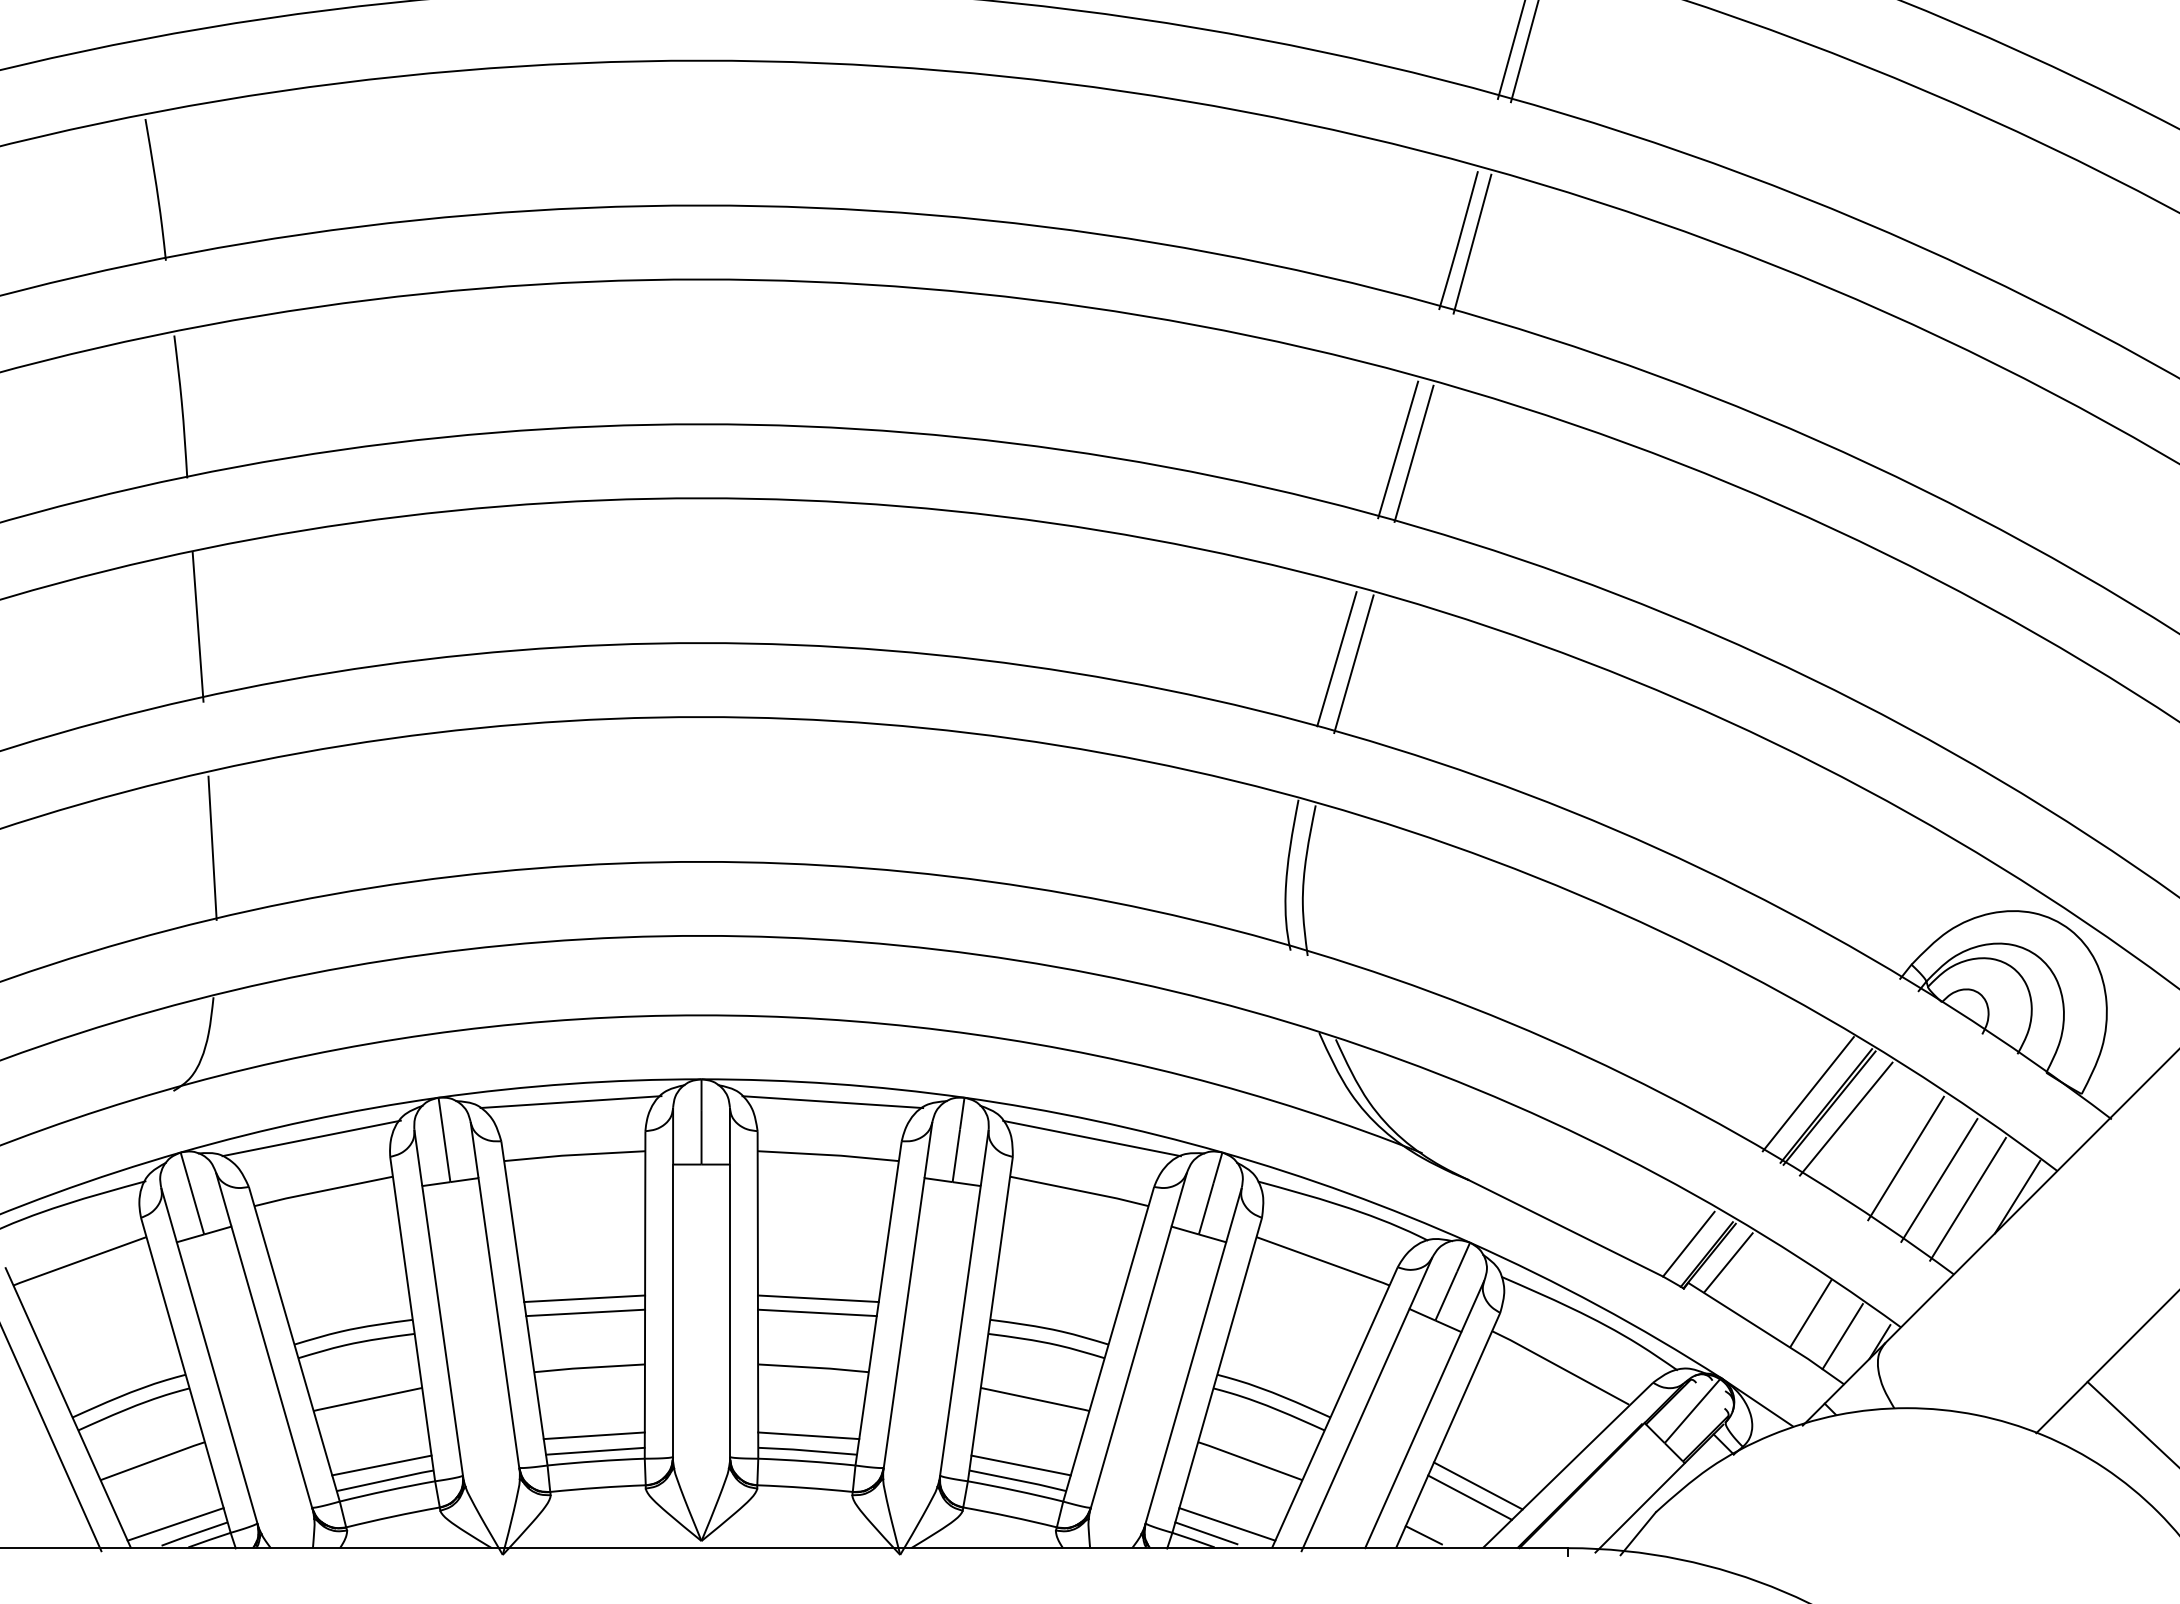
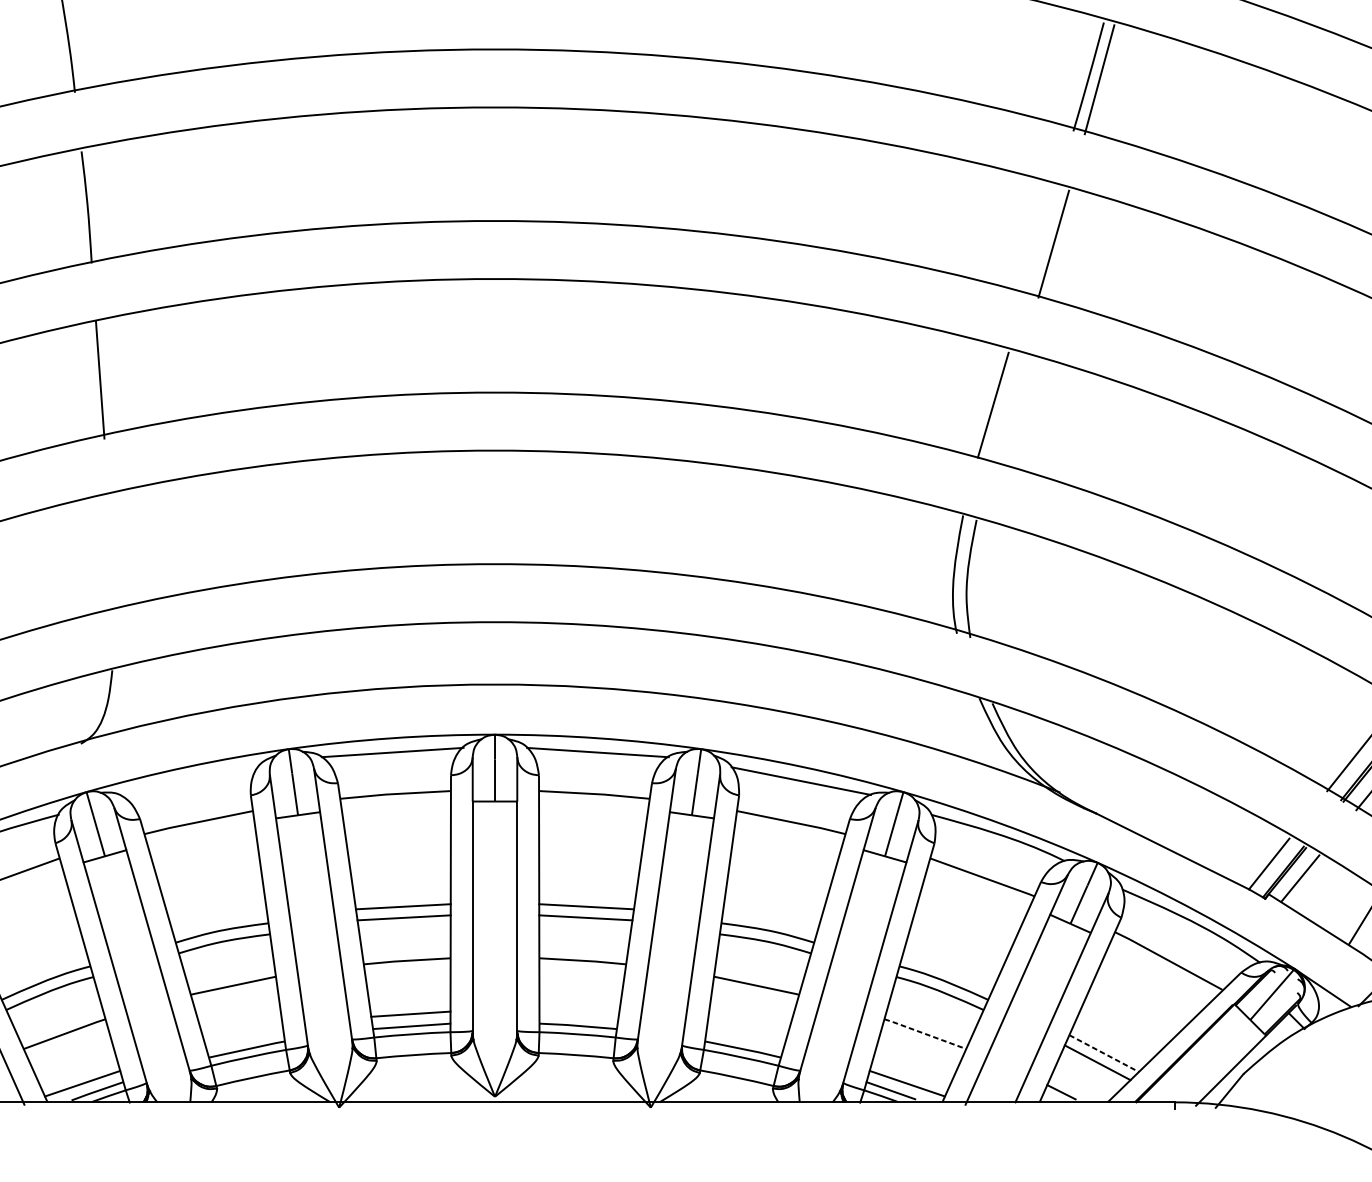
line: (1398, 449) -> (1041, 240), removed
line: (1353, 664) -> (1006, 409), removed
line: (212, 847) -> (111, 552), removed
line: (311, 1138) -> (189, 781), removed
line: (808, 1435) -> (578, 1013), removed
line: (1250, 1460) -> (925, 1033), solid -> dashed
line: (381, 1465) -> (244, 1037), removed
line: (1020, 1465) -> (745, 1037), removed
line: (1478, 1486) -> (1104, 1053), solid -> dashed

